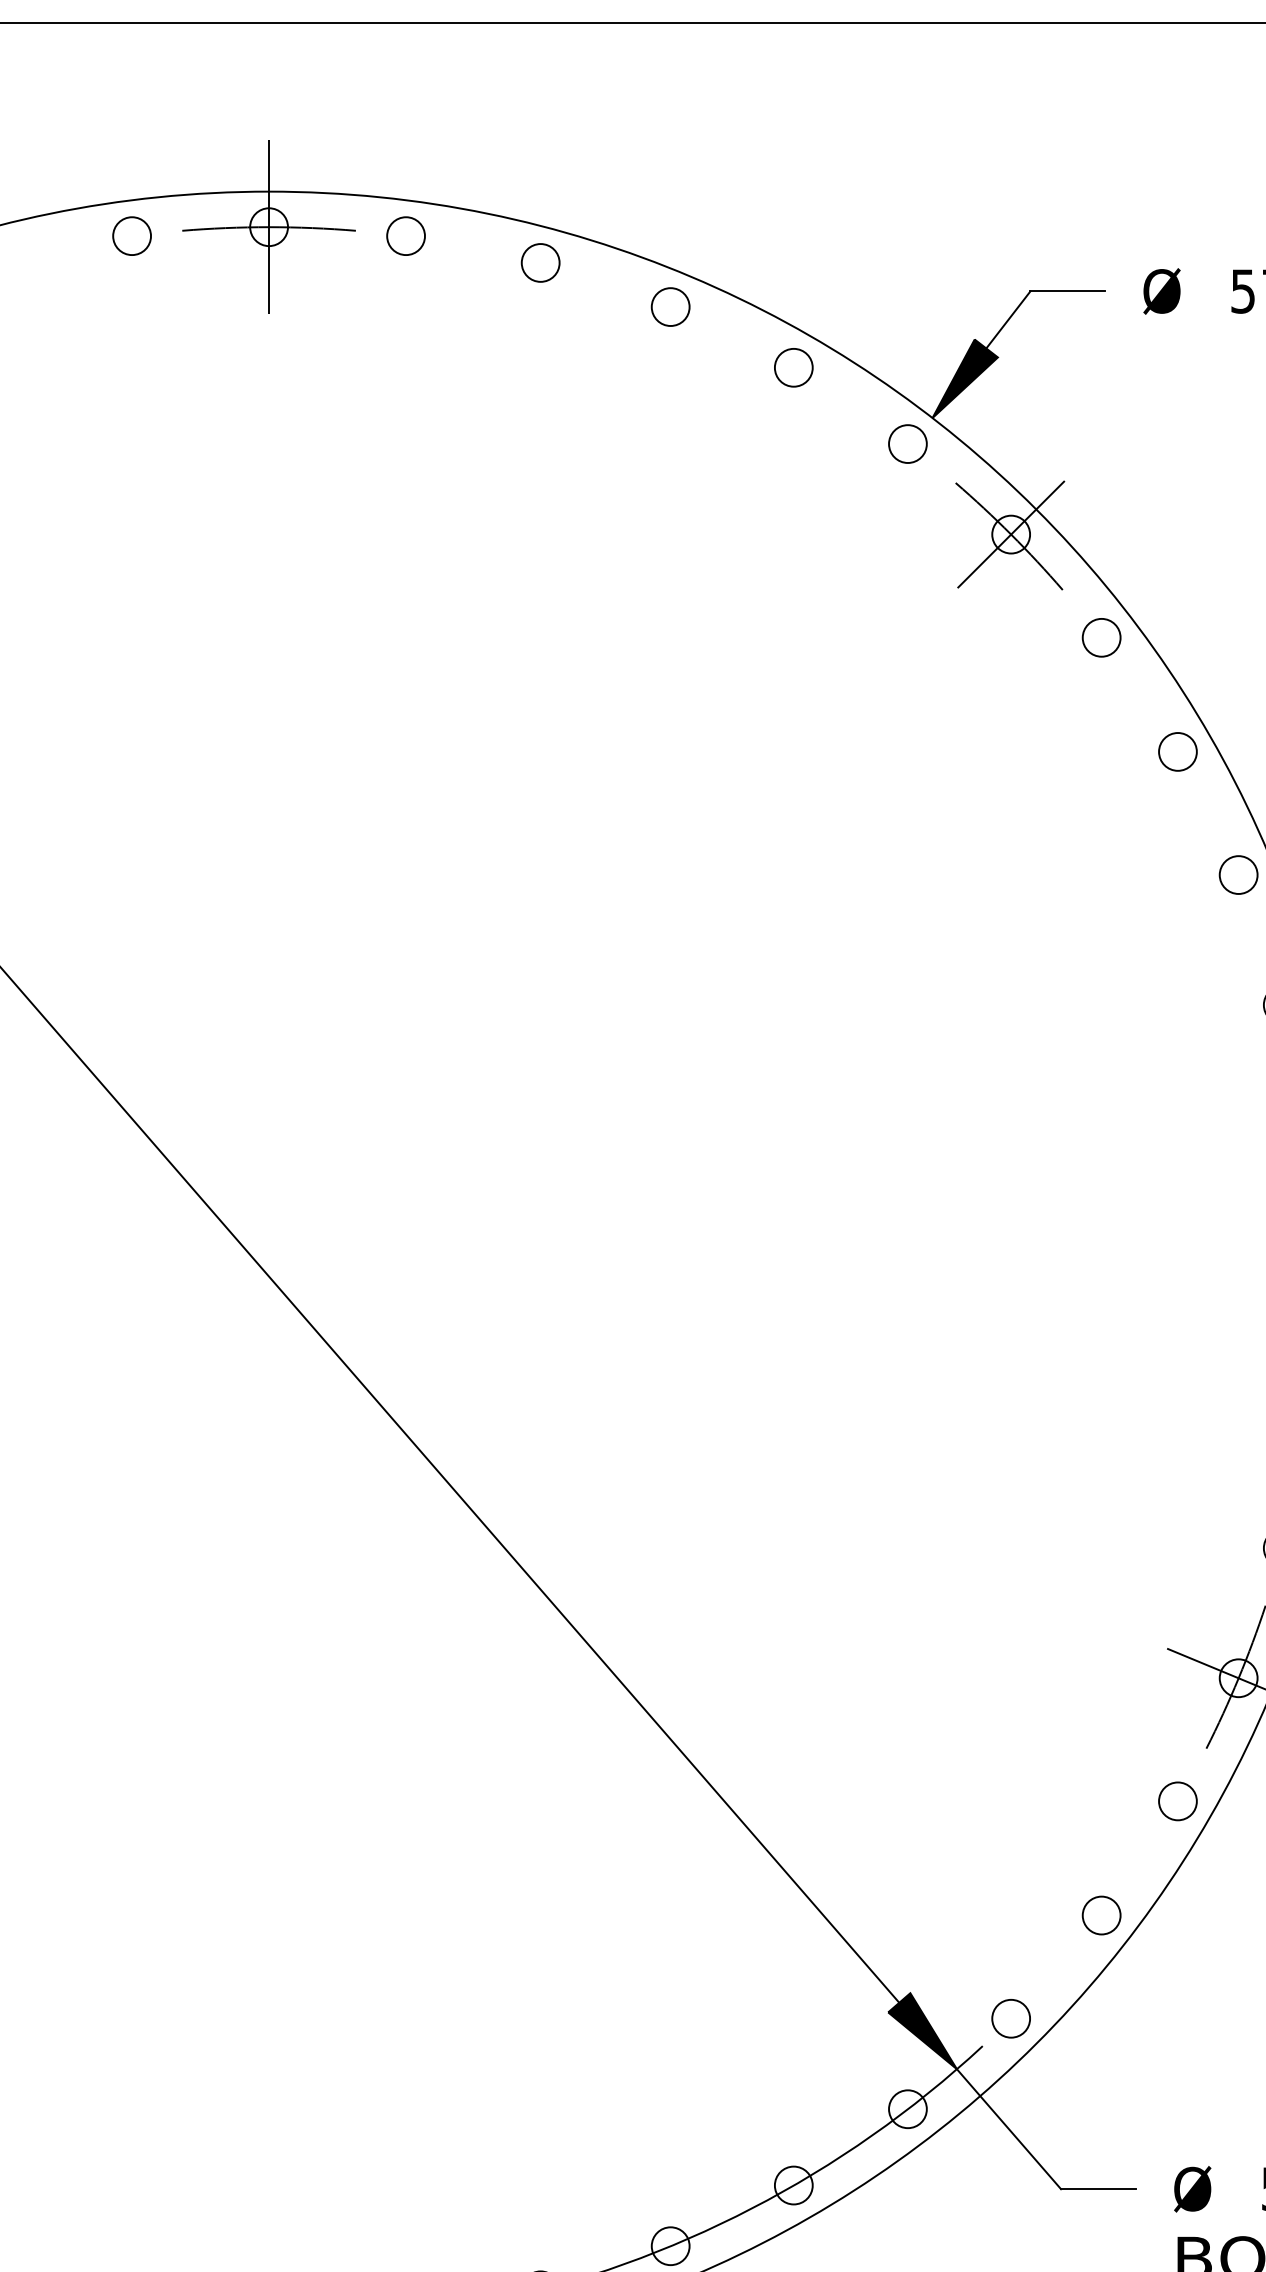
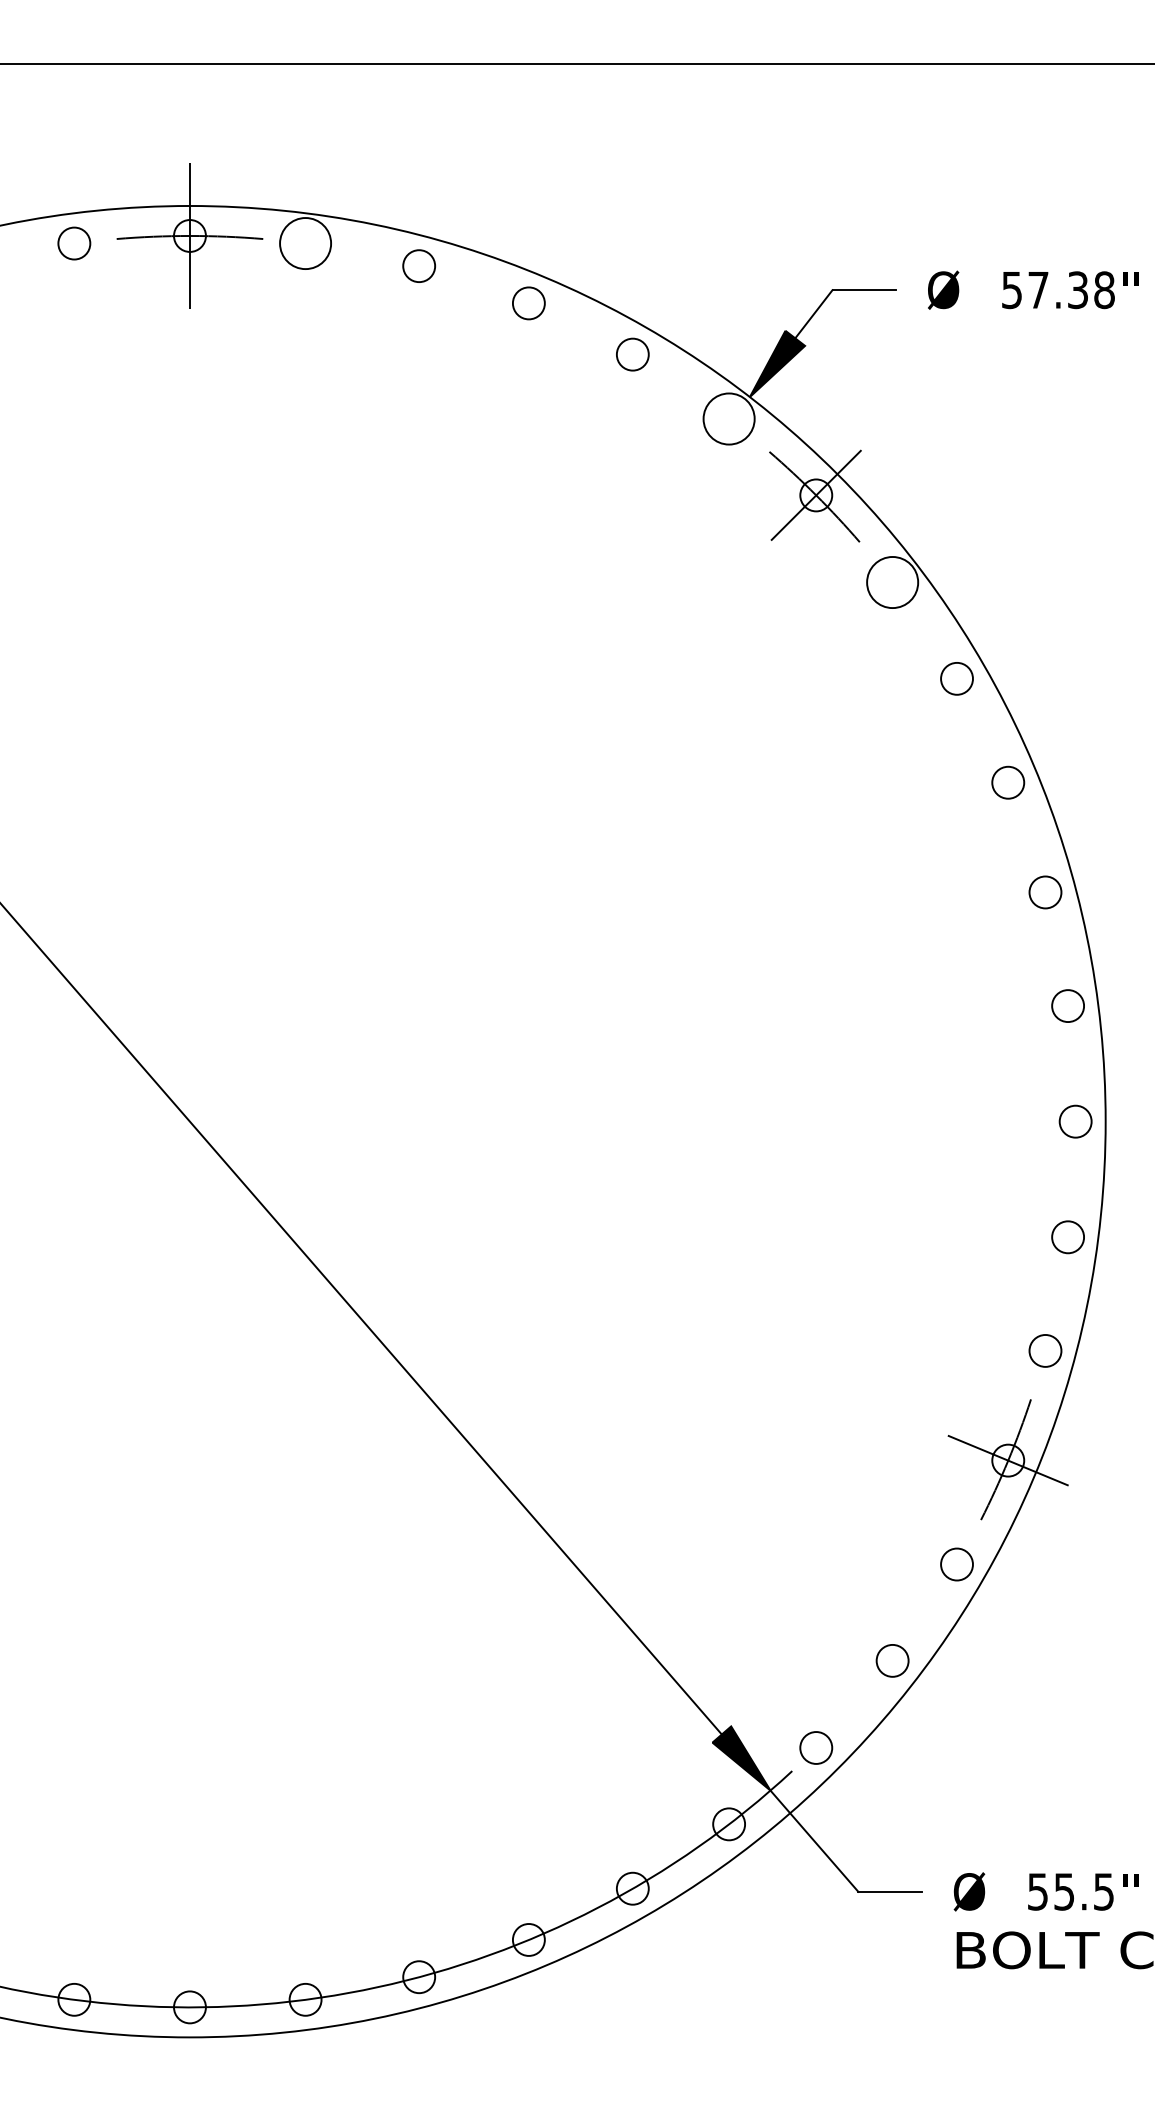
circle: (405, 236) -> (305, 243), size x1.6
circle: (908, 443) -> (729, 418), size x1.6
circle: (1101, 637) -> (892, 582), size x1.6

